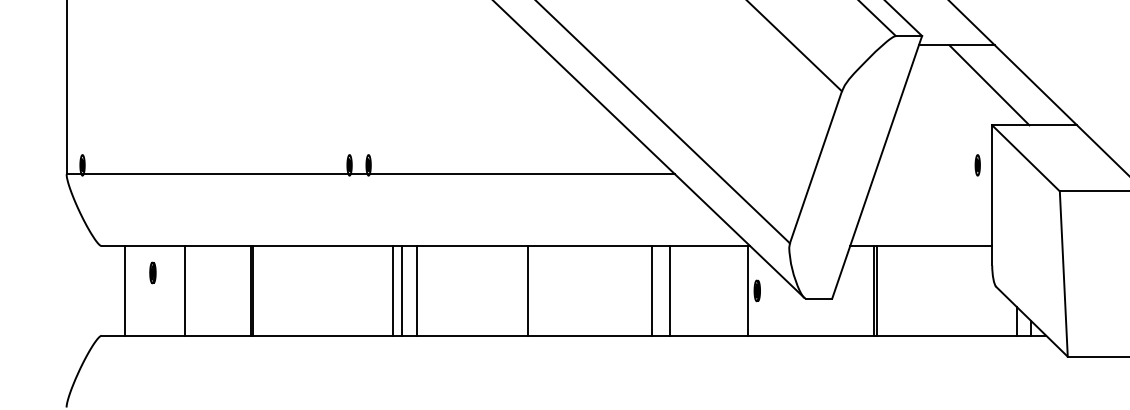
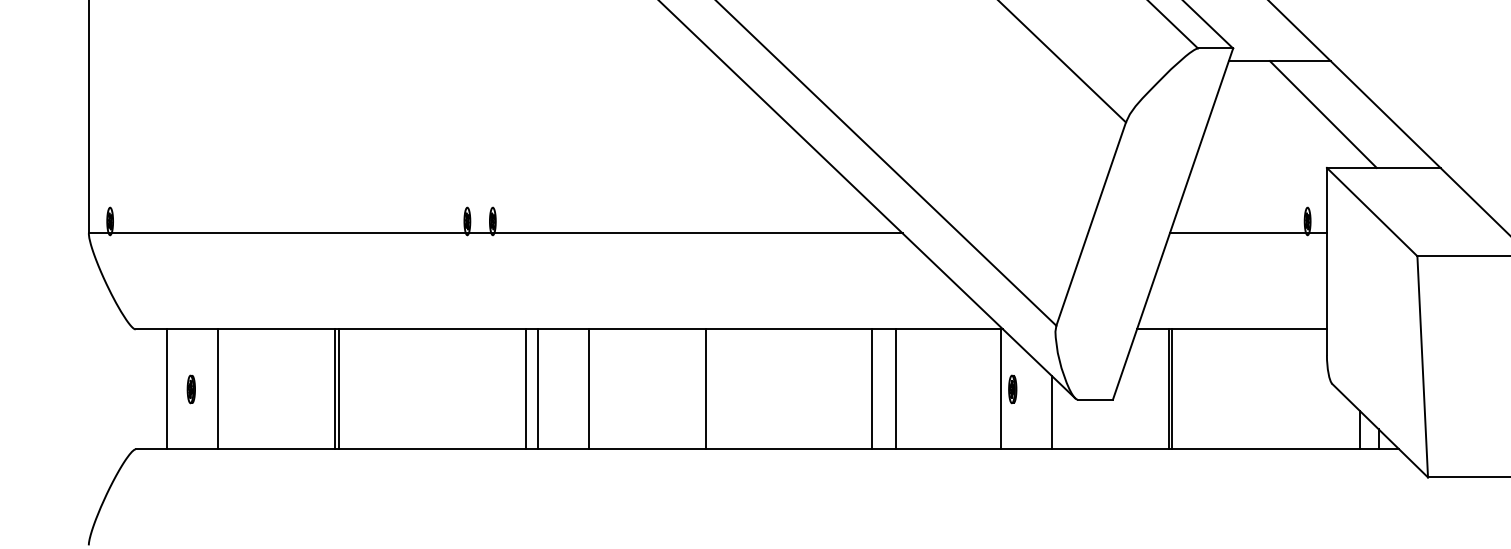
line: (932, 174) -> (1247, 233), added
part: (152, 273) -> (190, 389), moved
line: (185, 290) -> (217, 389), moved
line: (417, 290) -> (589, 389), moved
line: (786, 308) -> (1051, 412), added

